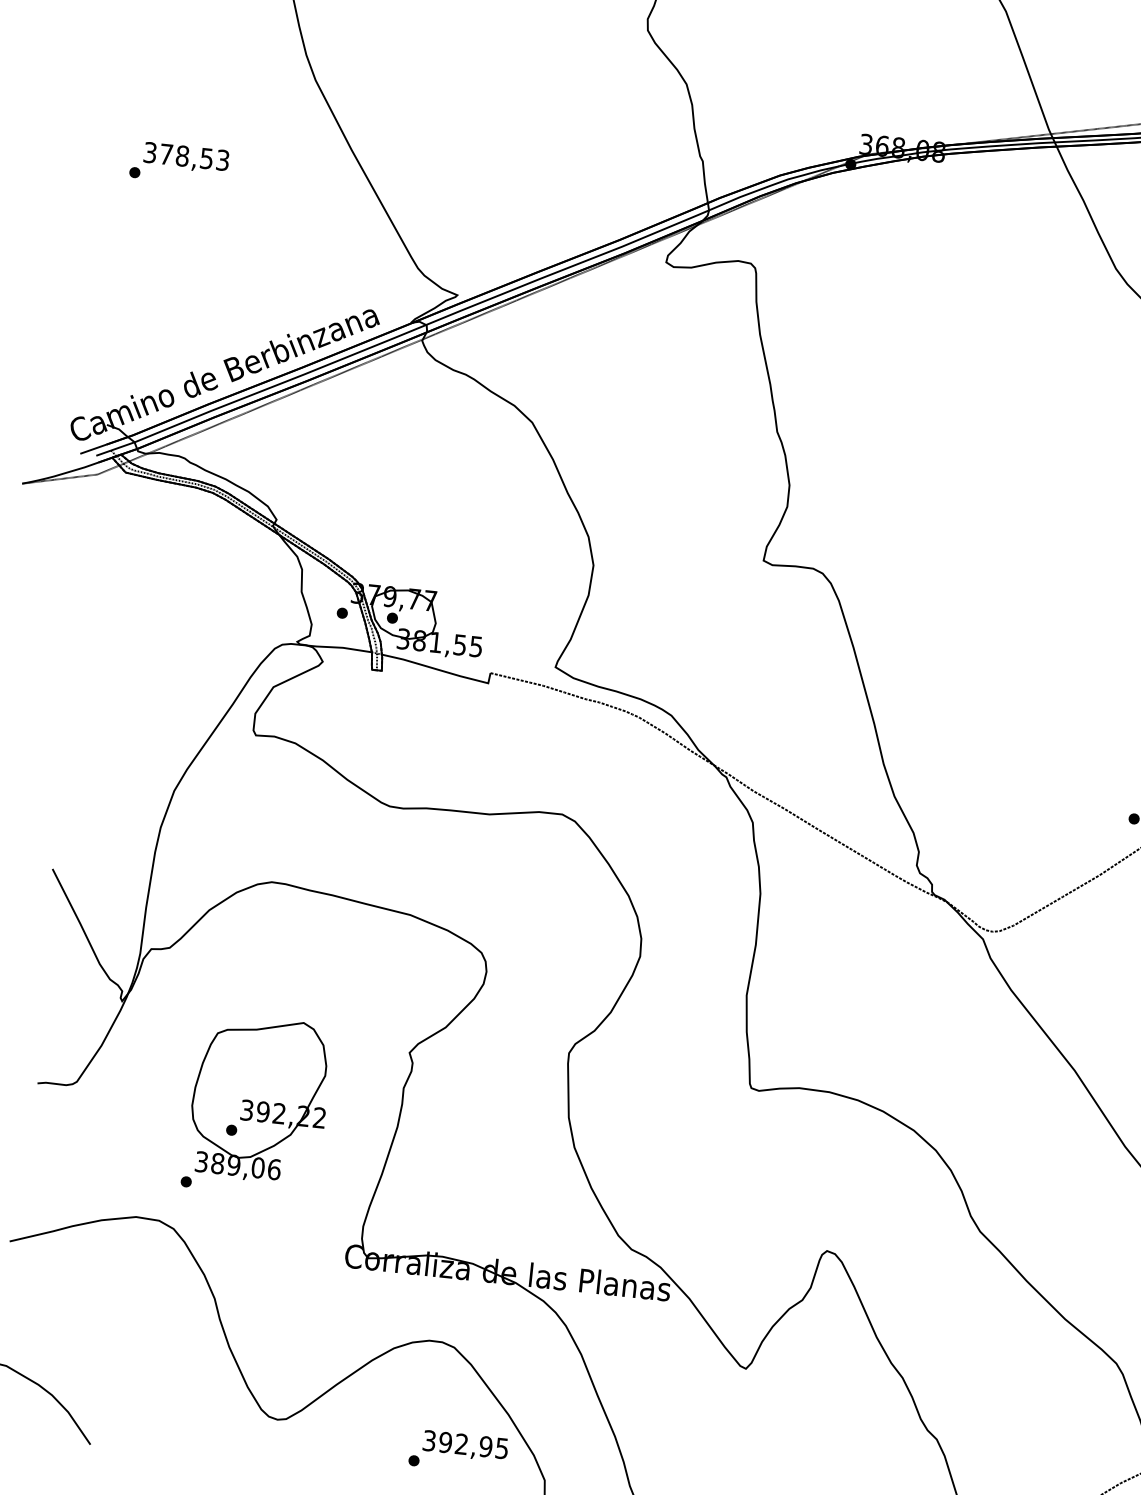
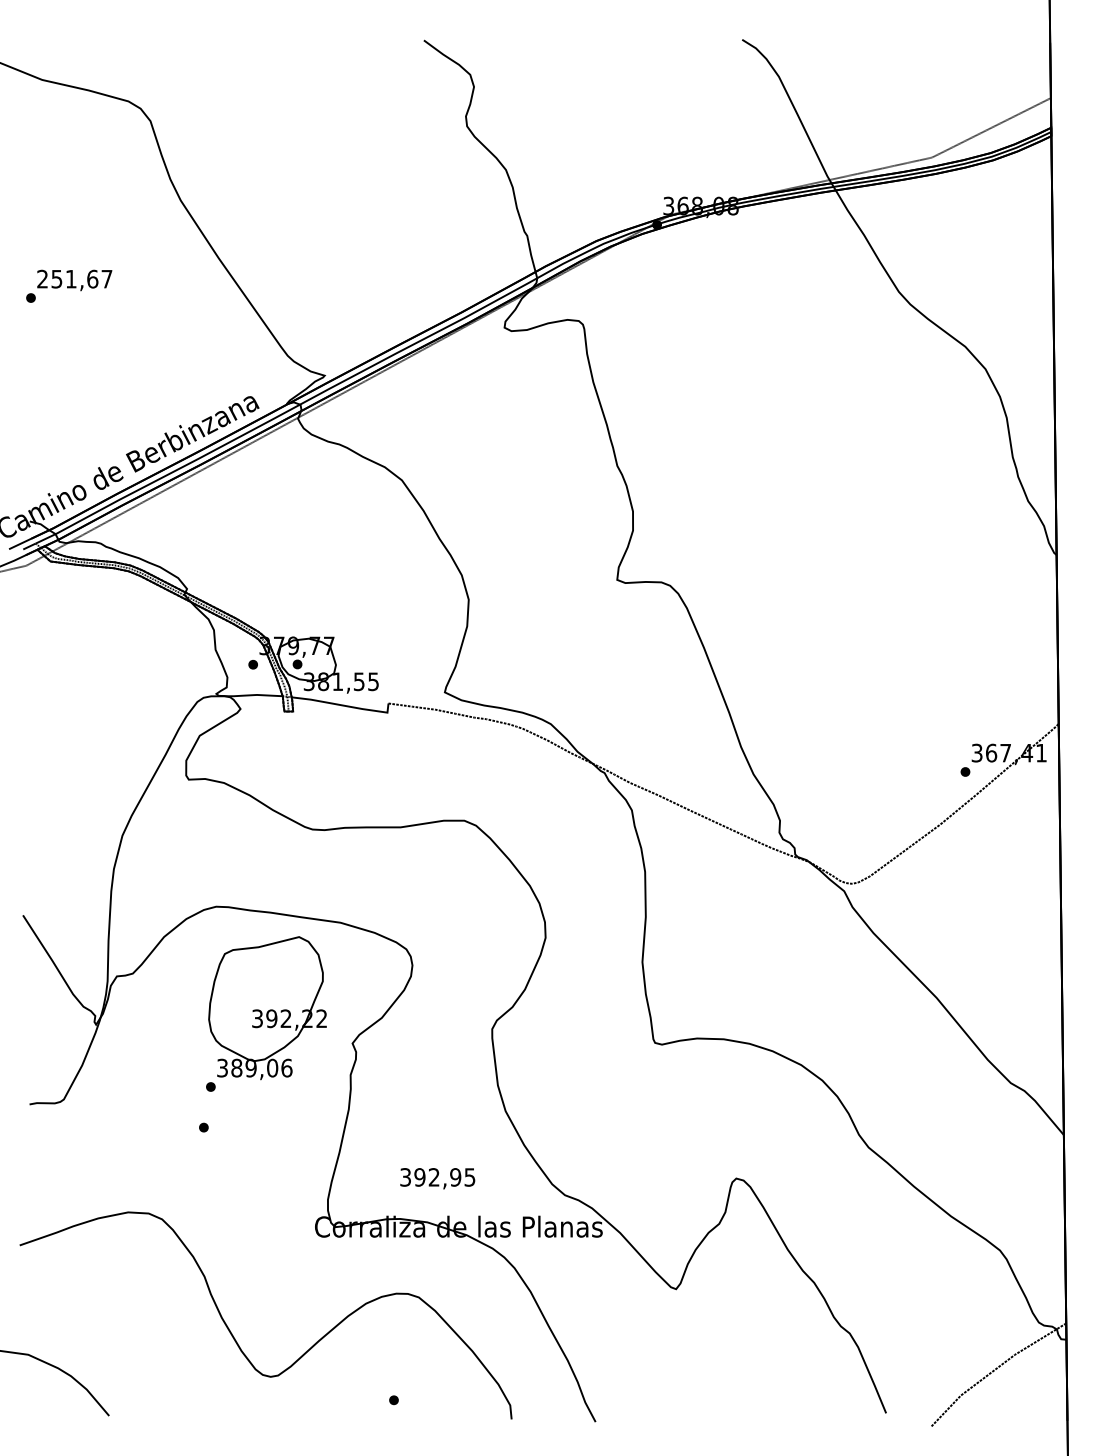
text: (186, 155) -> (74, 278), 378,53 -> 251,67
part: (257, 1105) -> (266, 1013), moved
text: (465, 1445) -> (437, 1178), moved

